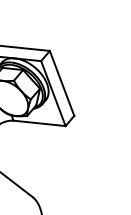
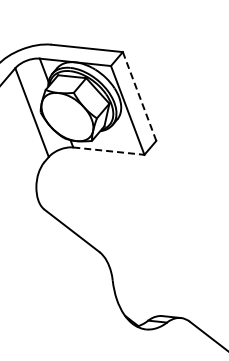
line: (62, 83) -> (139, 96), solid -> dashed
line: (39, 123) -> (108, 151), solid -> dashed

